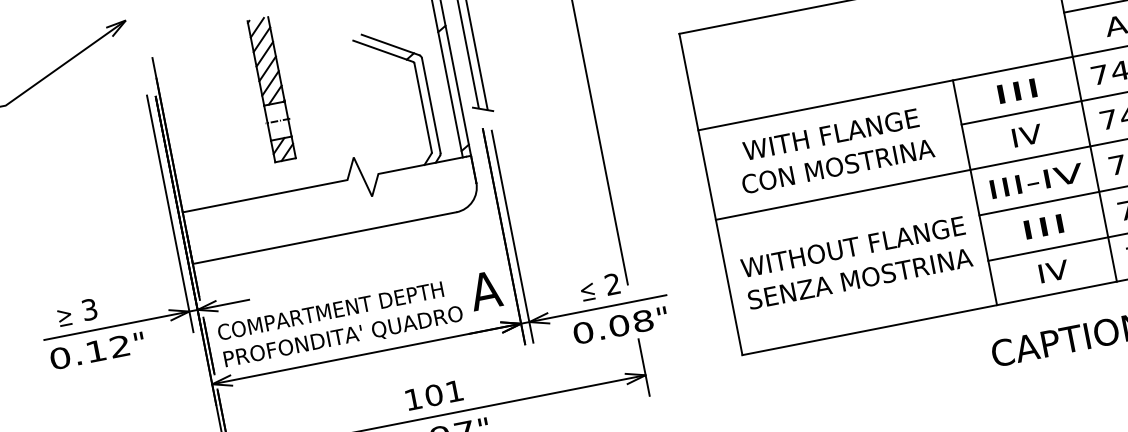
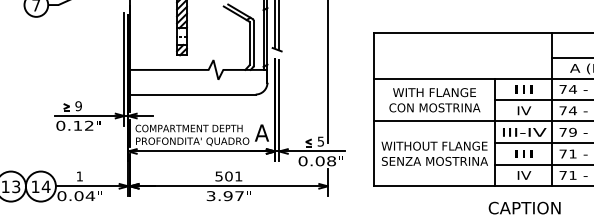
text: (611, 284) -> (320, 141), 2 -> 5
text: (89, 310) -> (78, 106), 3 -> 9
text: (412, 399) -> (218, 176), 101 -> 501

